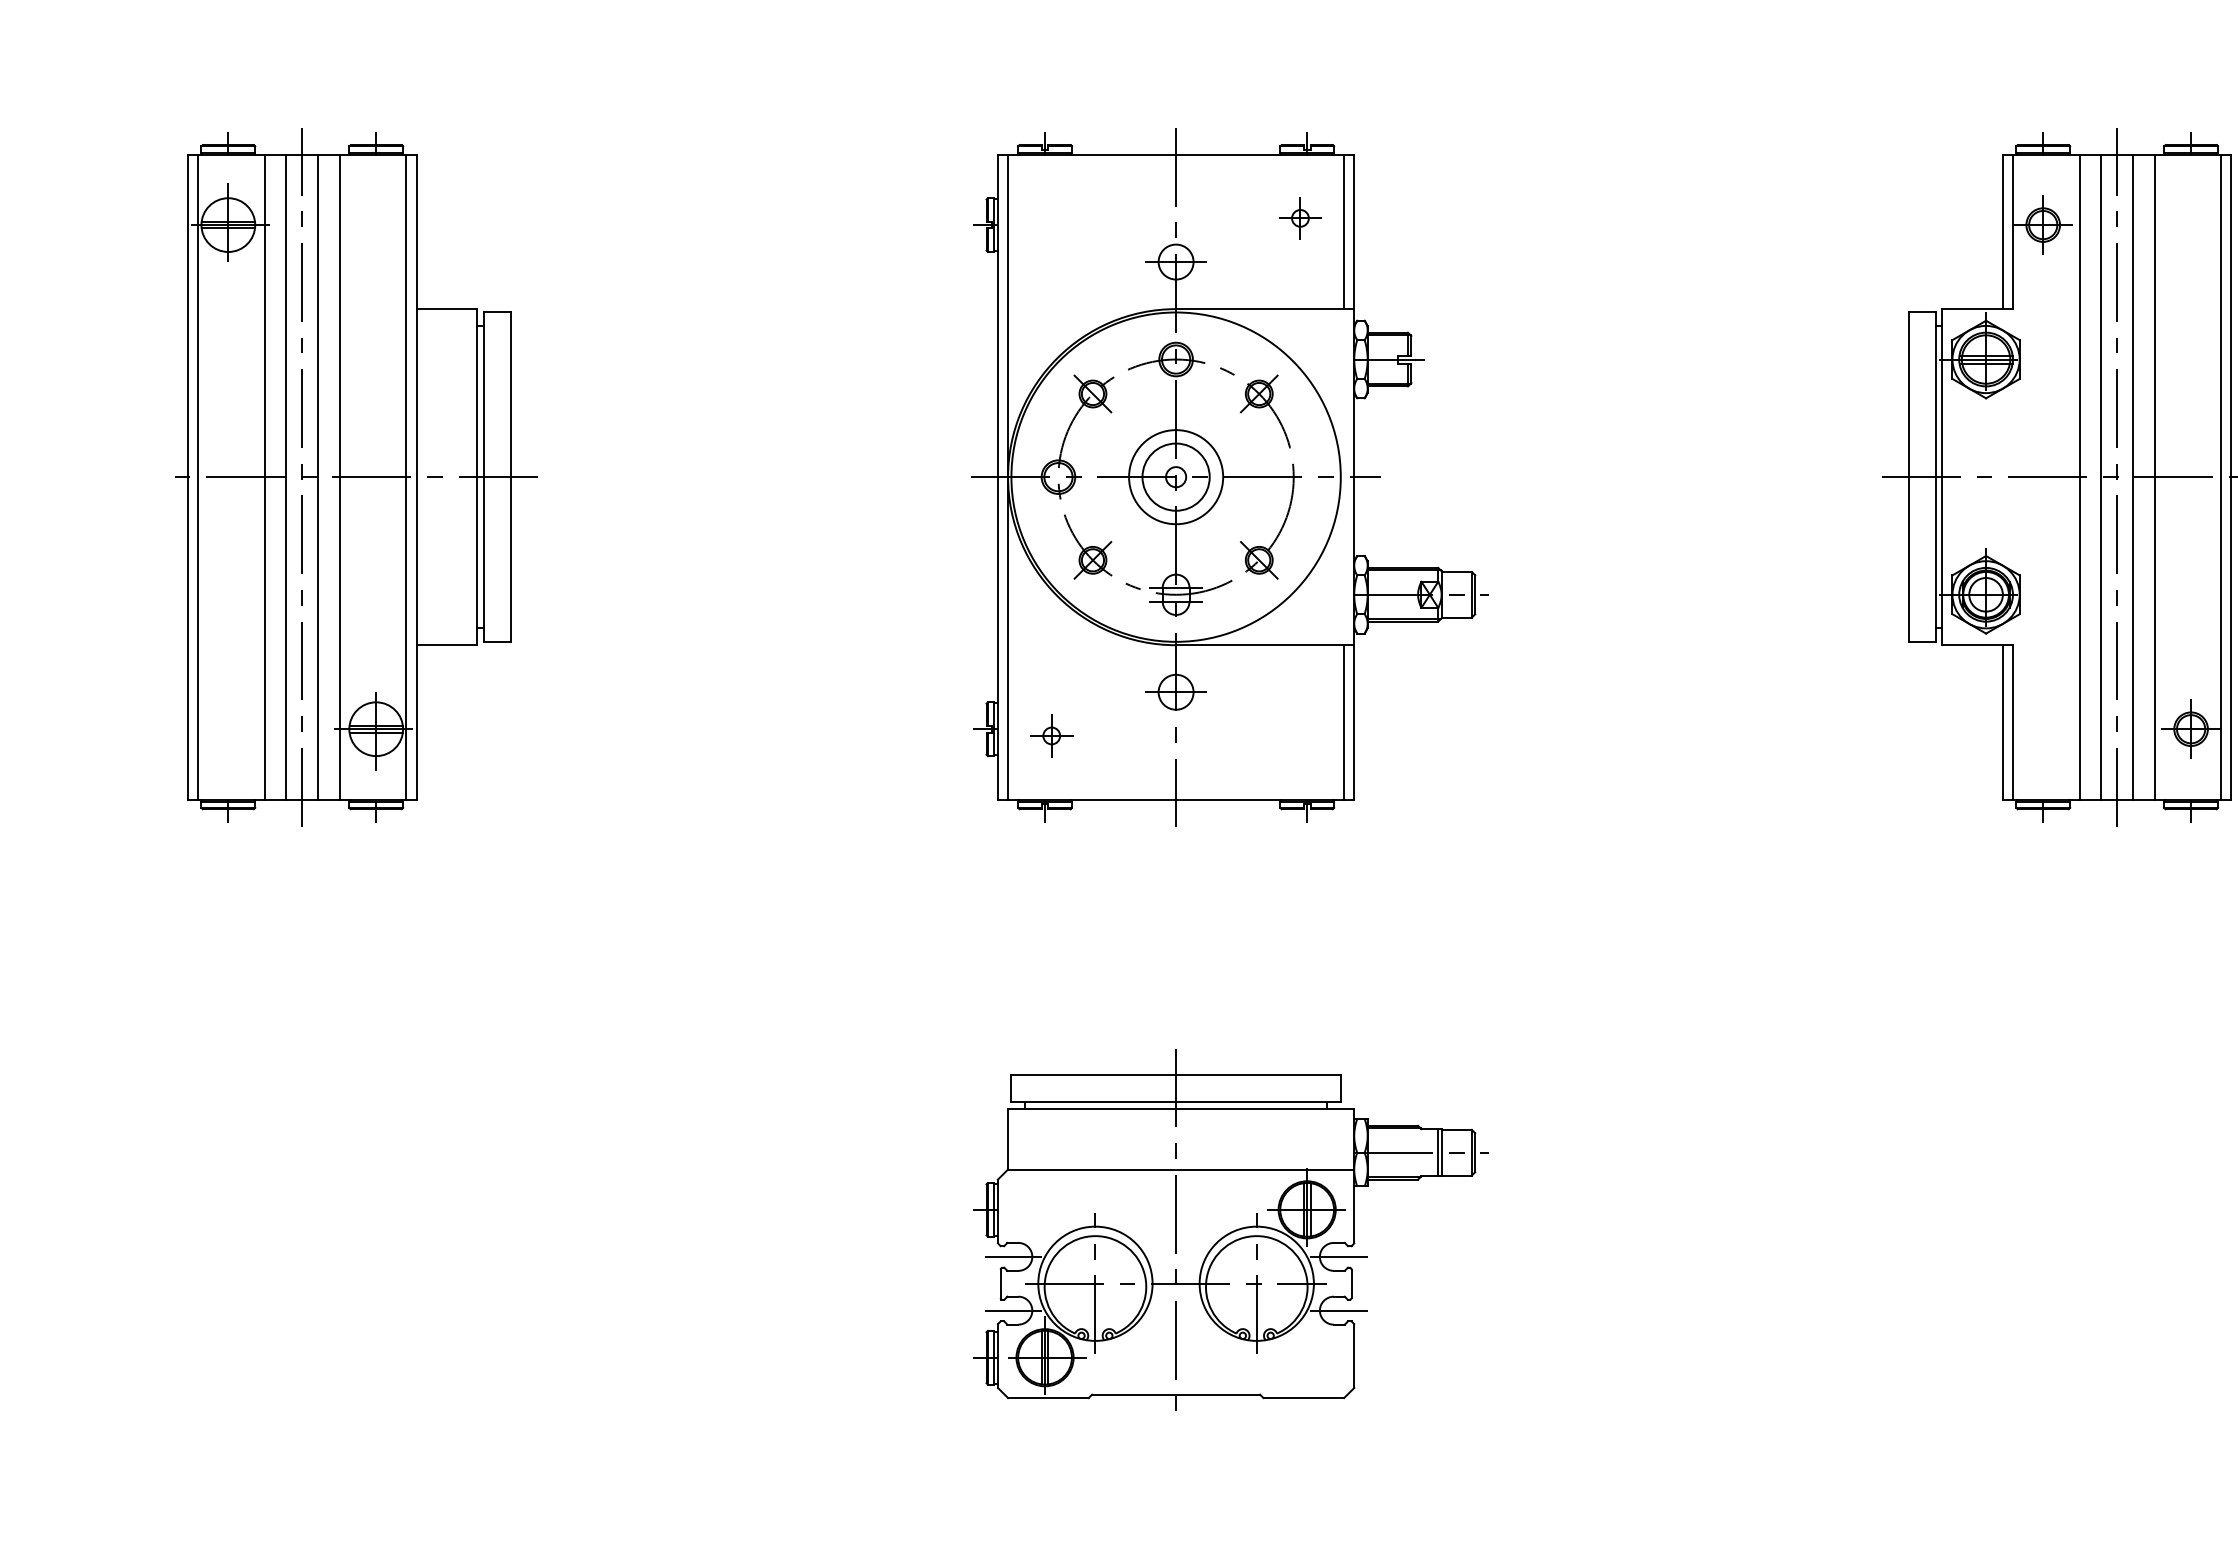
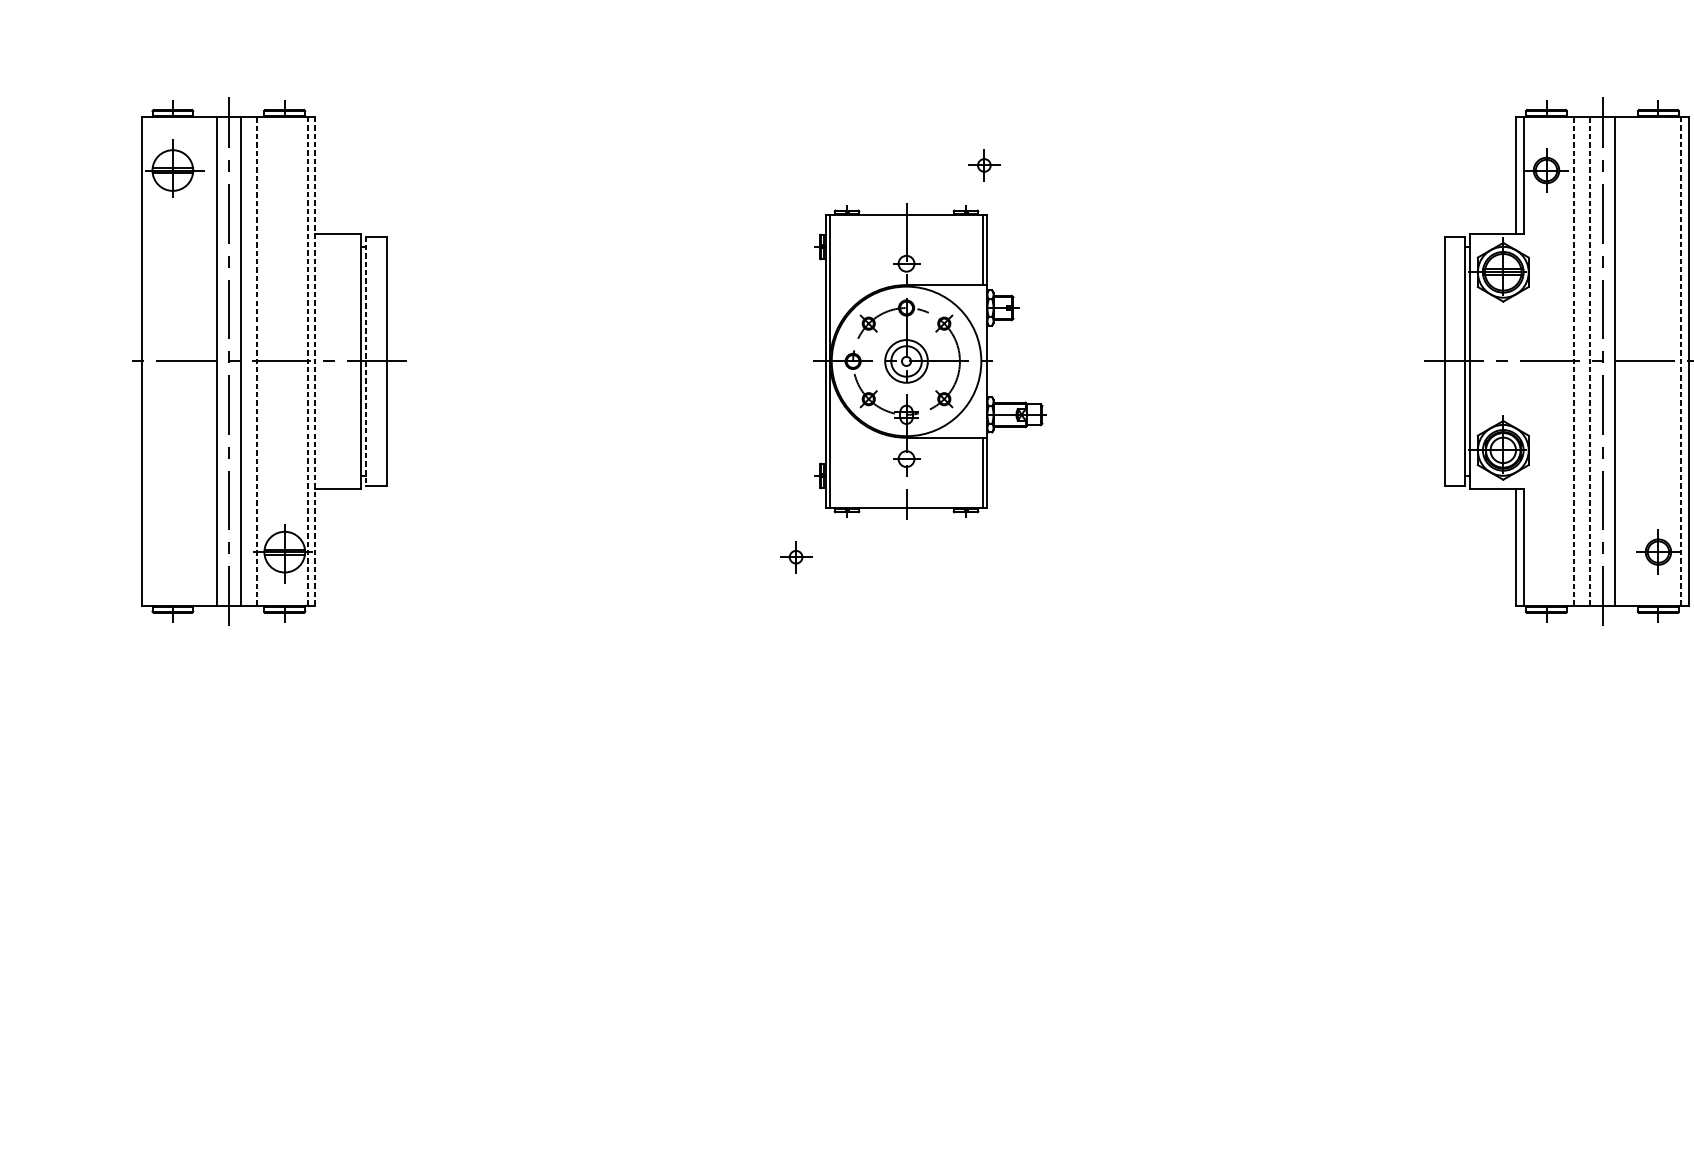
line: (198, 476) -> (150, 360), removed
line: (264, 476) -> (200, 360), removed
line: (2154, 476) -> (1630, 360), removed
line: (339, 477) -> (256, 361), solid -> dashed
line: (406, 477) -> (307, 361), solid -> dashed
line: (416, 477) -> (315, 361), solid -> dashed
line: (483, 477) -> (365, 361), solid -> dashed
part: (1229, 477) -> (930, 361), size x0.6
line: (2079, 477) -> (1574, 361), solid -> dashed
line: (2101, 477) -> (1590, 361), solid -> dashed
line: (2221, 477) -> (1681, 361), solid -> dashed
part: (1230, 1229) -> (931, 930), removed

